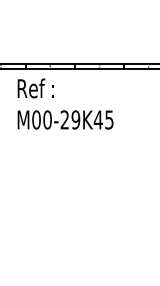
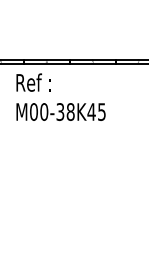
text: (70, 119) -> (65, 111), ^JM00-29K45 -> ^JM00-38K45

